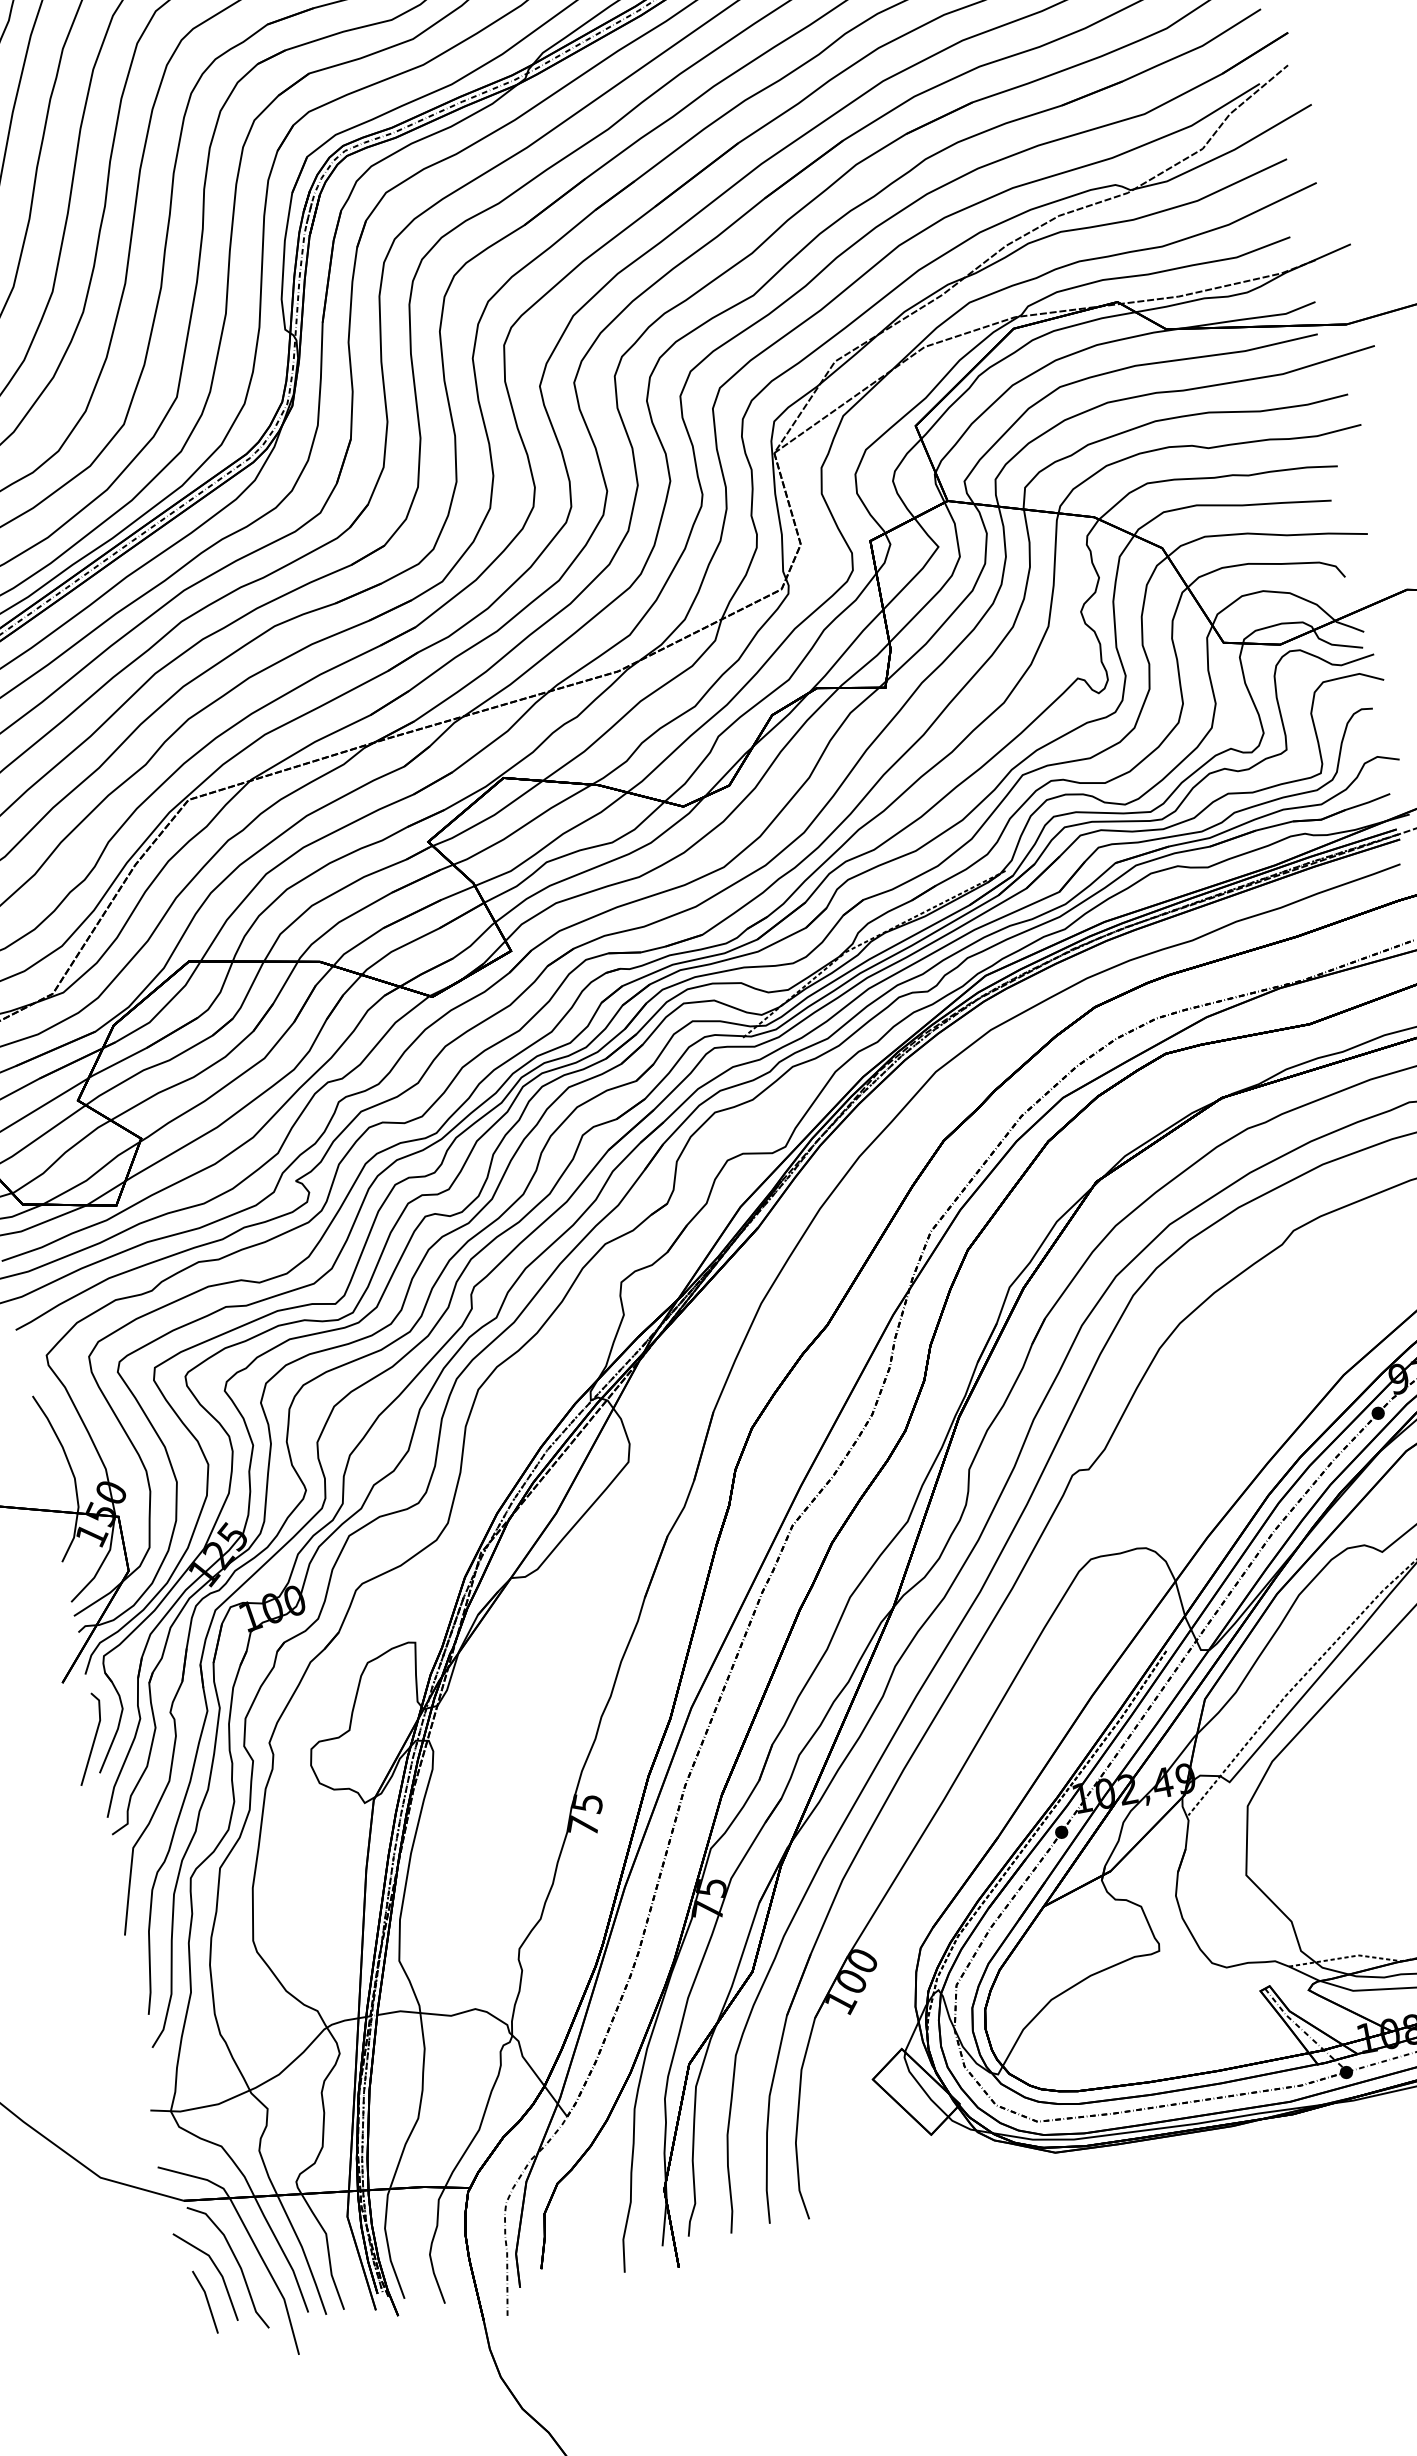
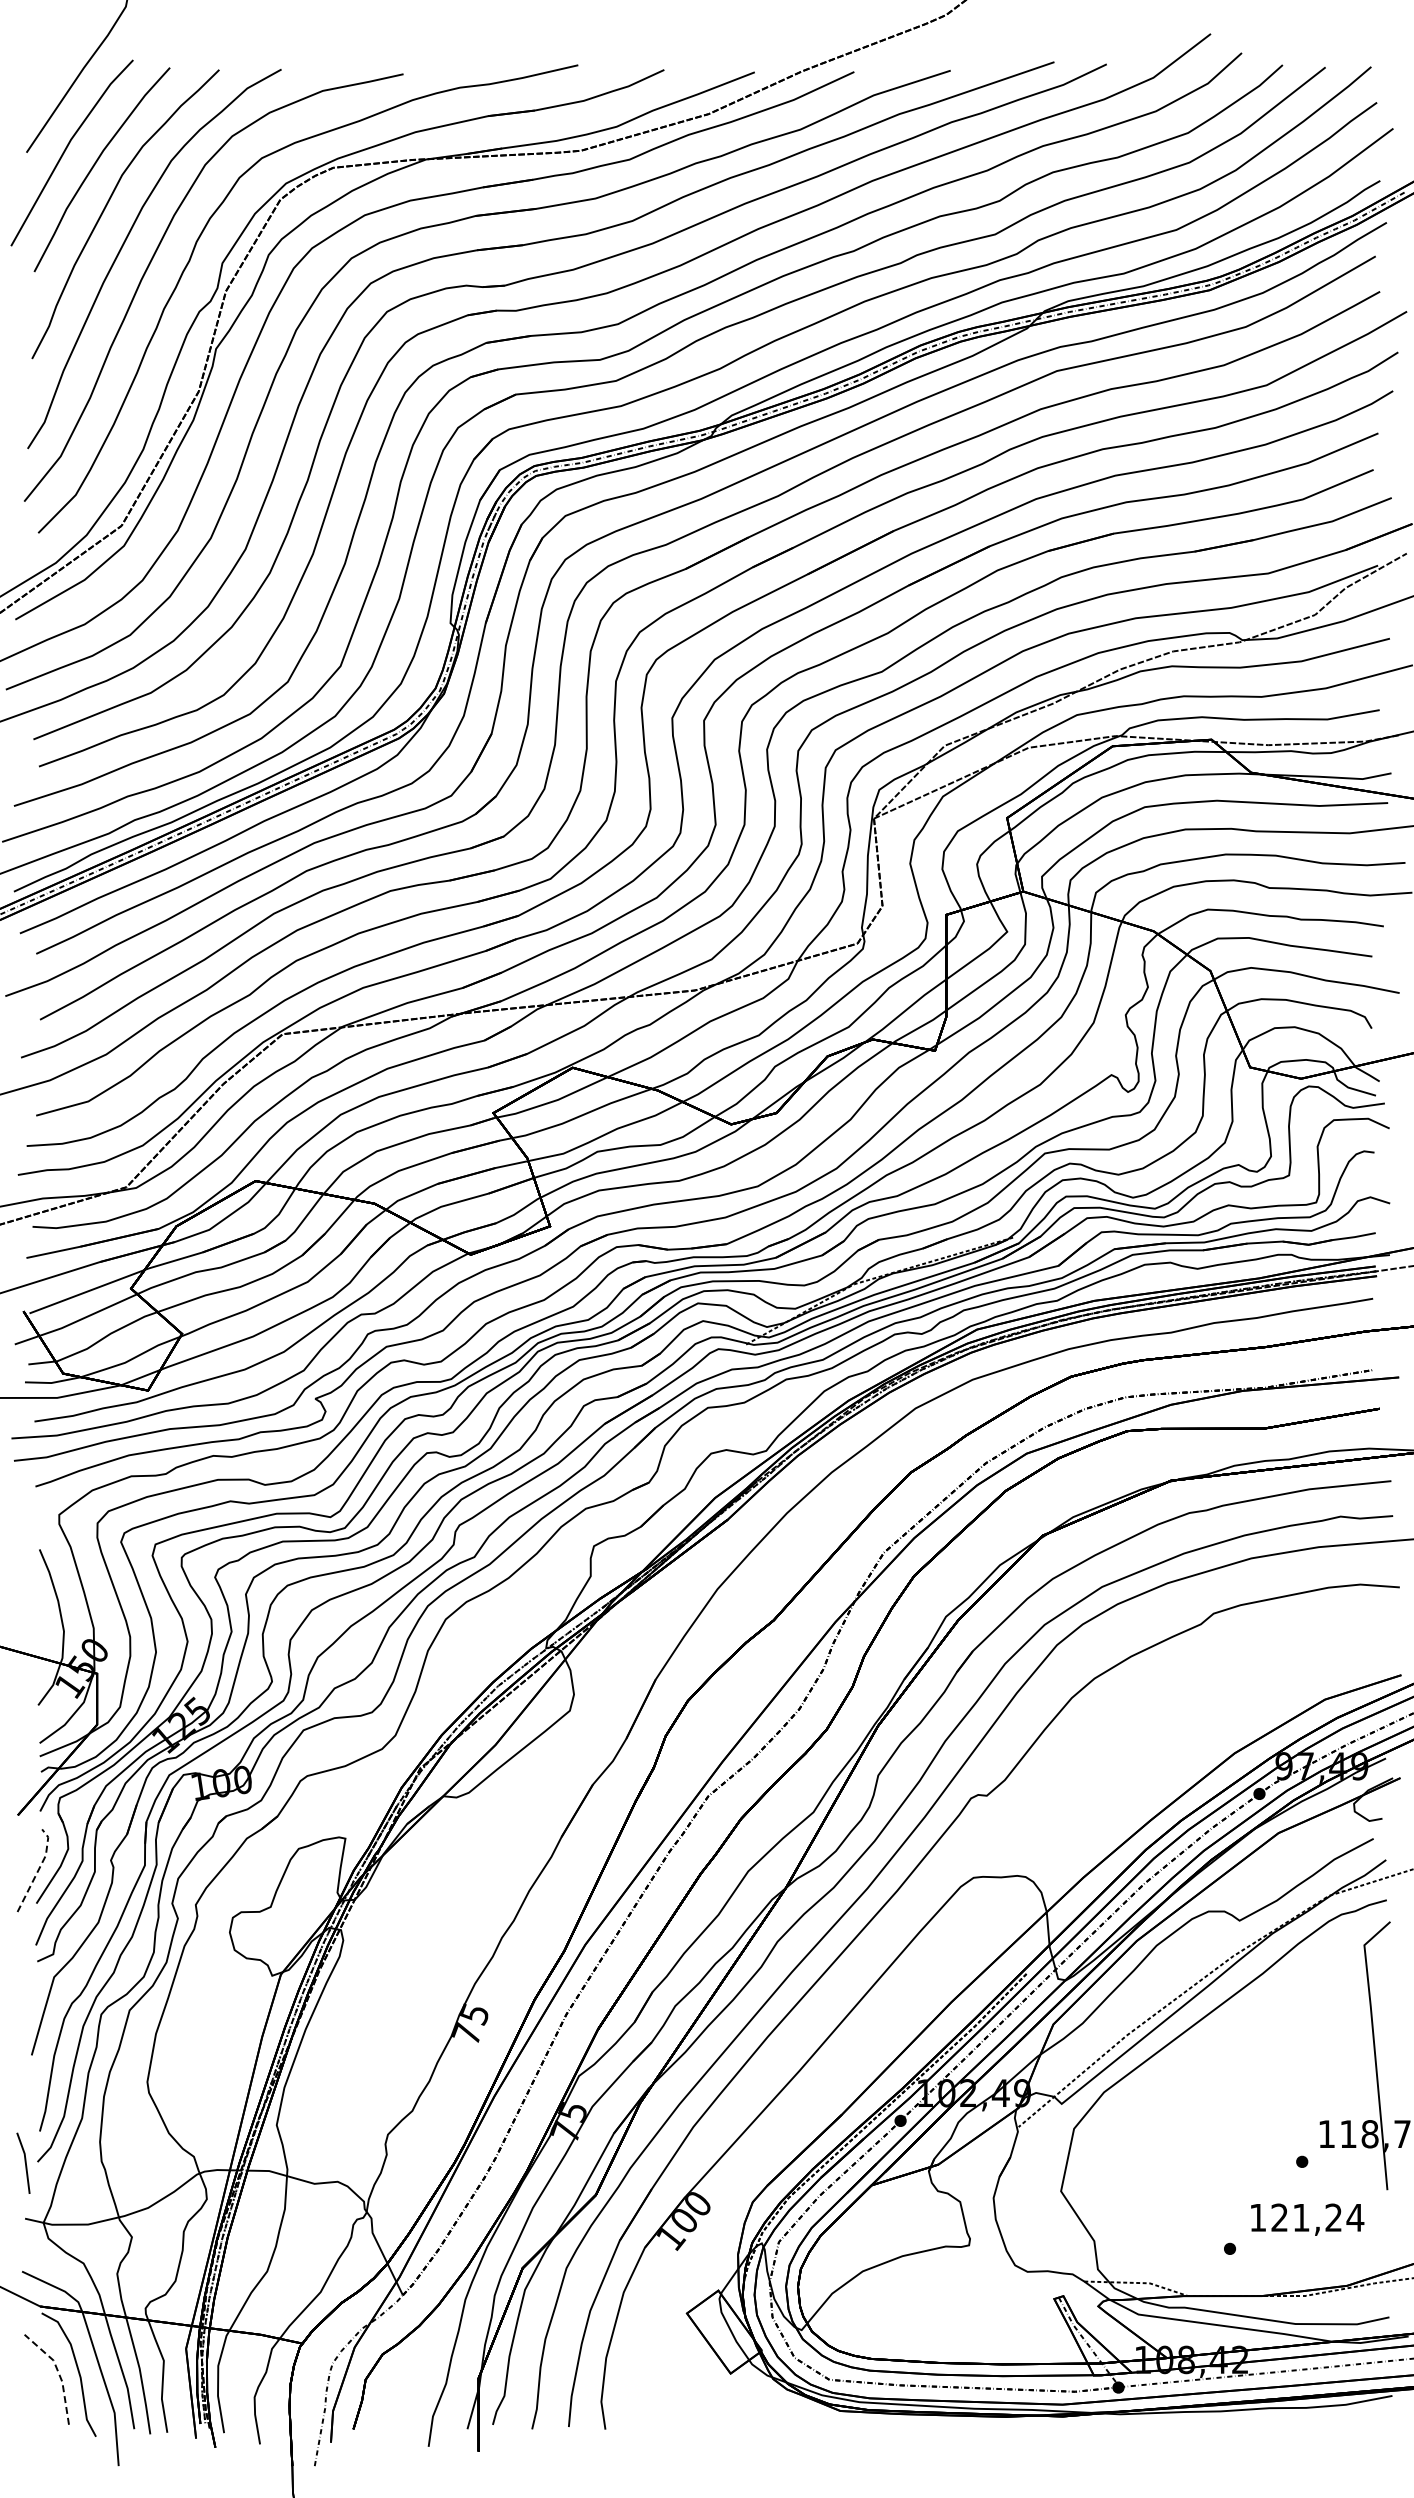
line: (95, 1736) -> (38, 1869), solid -> dashed
line: (216, 2268) -> (58, 2373), solid -> dashed
line: (206, 2301) -> (24, 2162), moved

